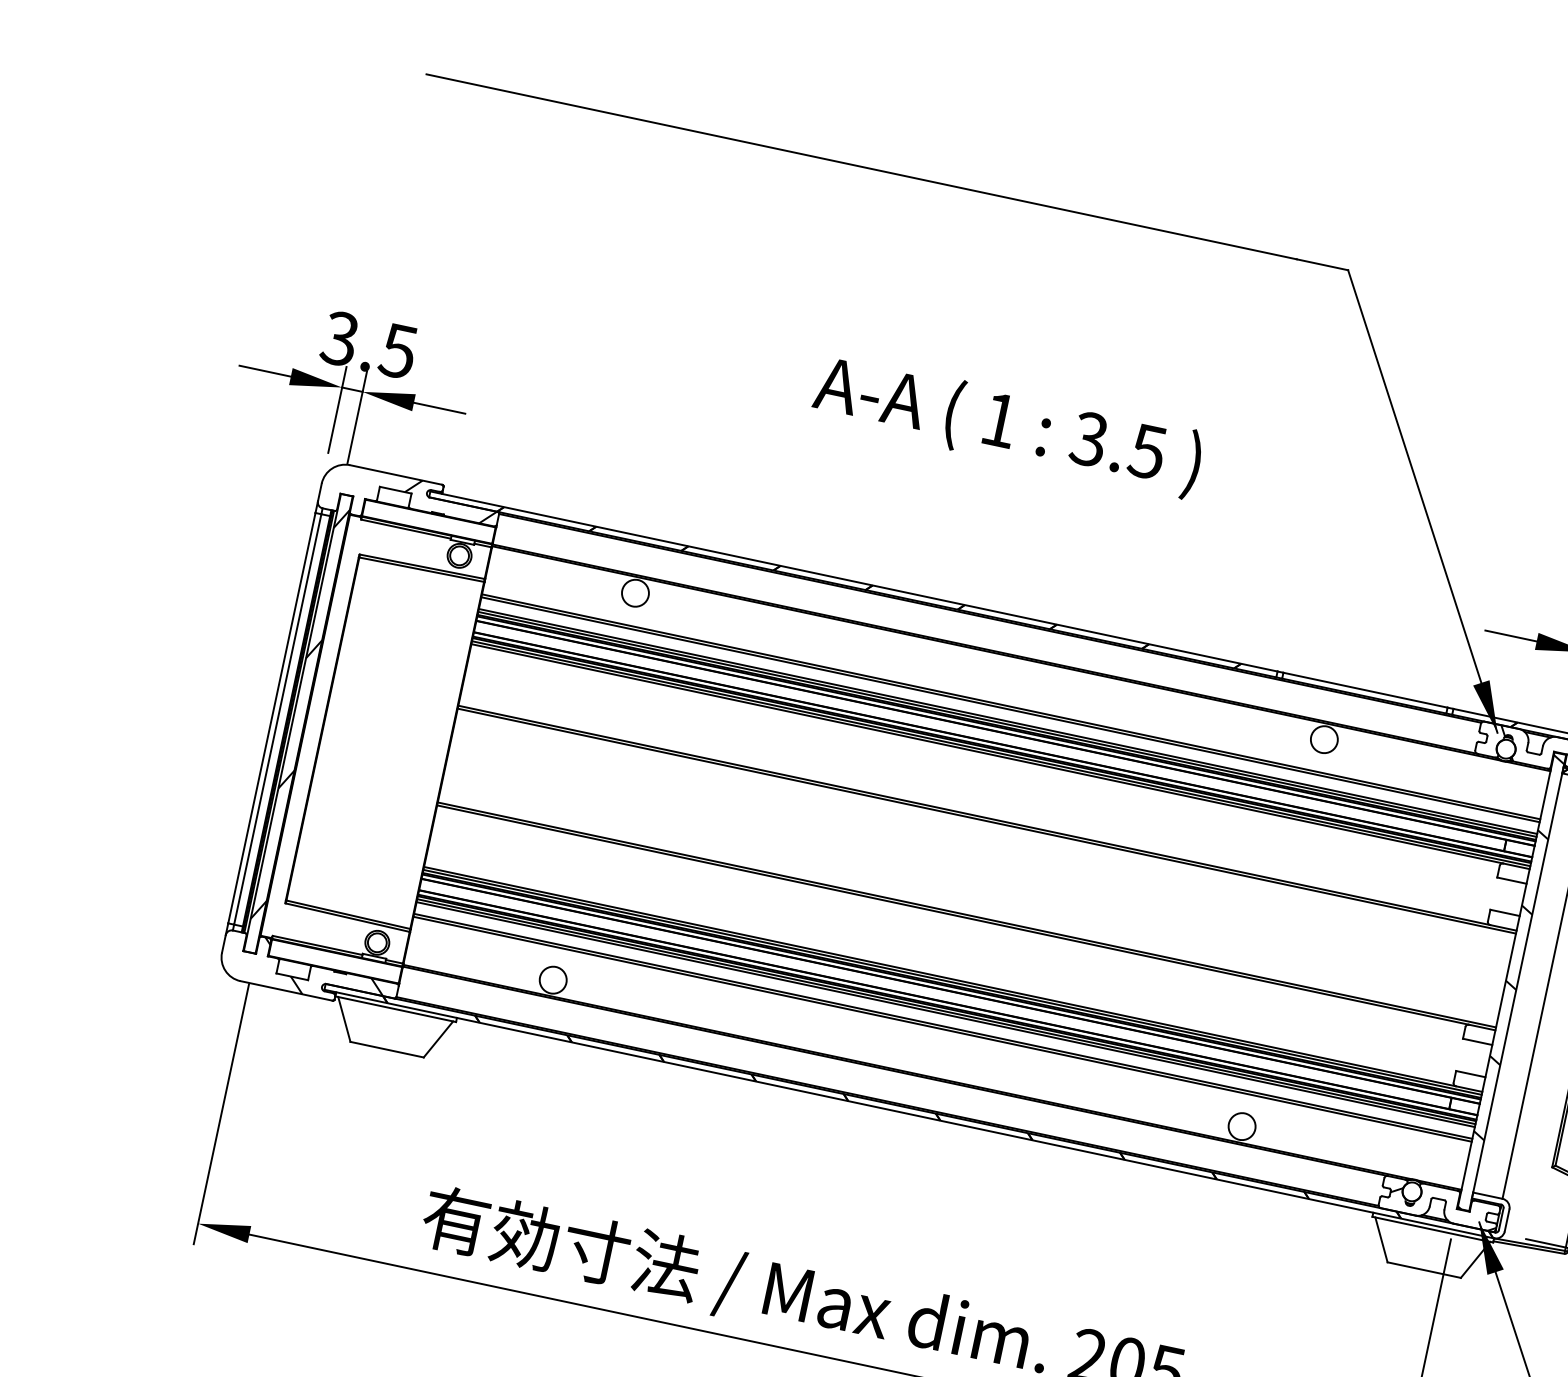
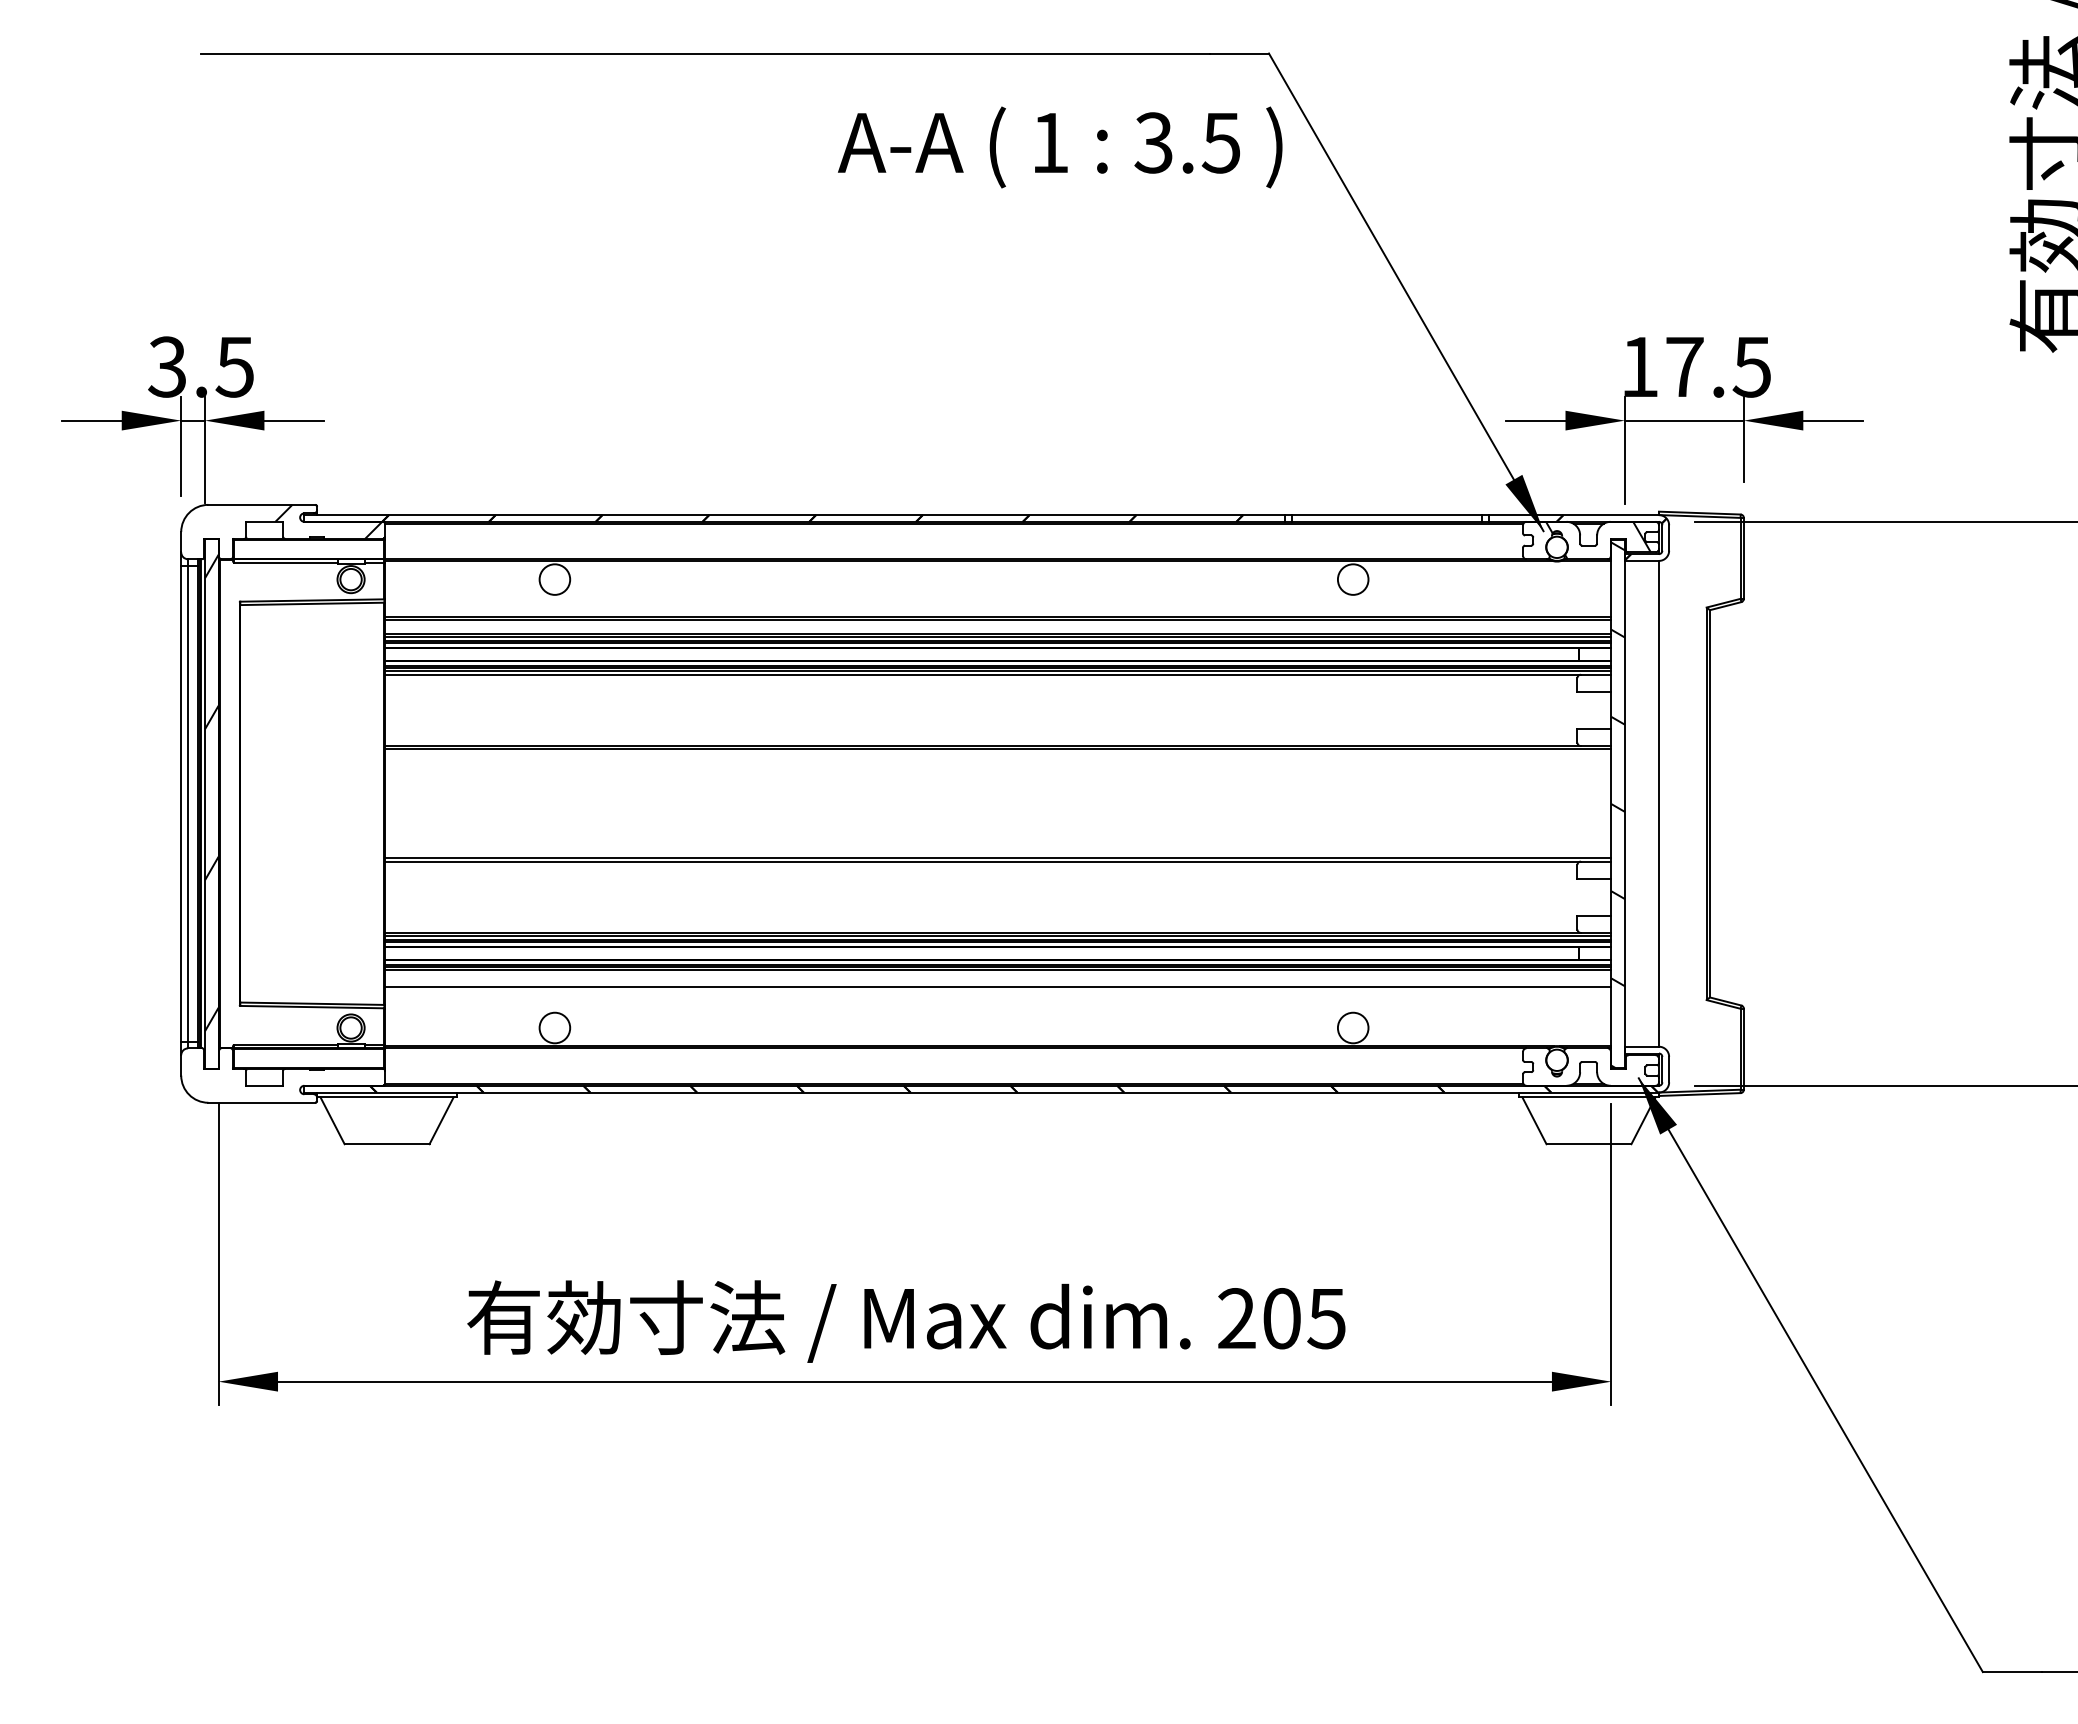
text: (1007, 426) -> (1060, 147), moved
hatch: (322, 973) -> (297, 1075), removed
line: (946, 1014) -> (998, 973), removed
line: (942, 1029) -> (998, 990), removed
hatch: (1443, 1207) -> (1595, 1070), removed

